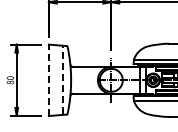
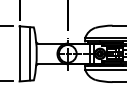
line: (48, 80) -> (19, 54), dashed -> solid
line: (62, 80) -> (30, 54), dashed -> solid

